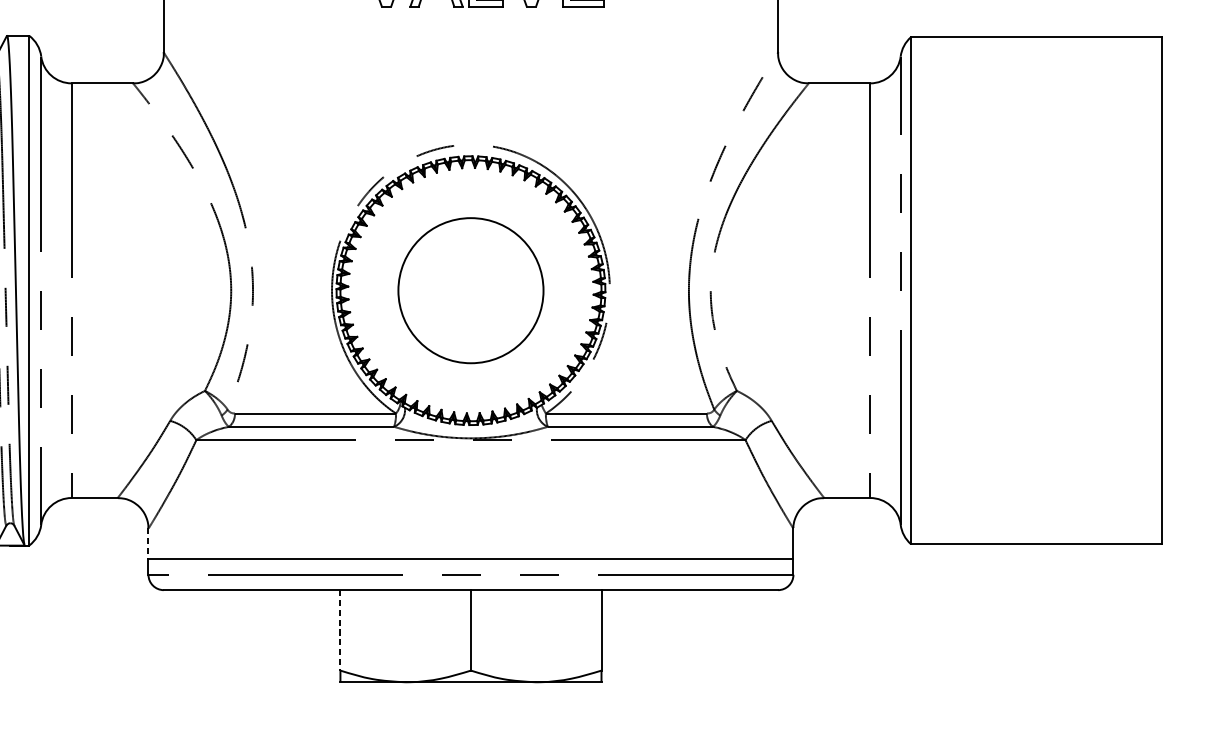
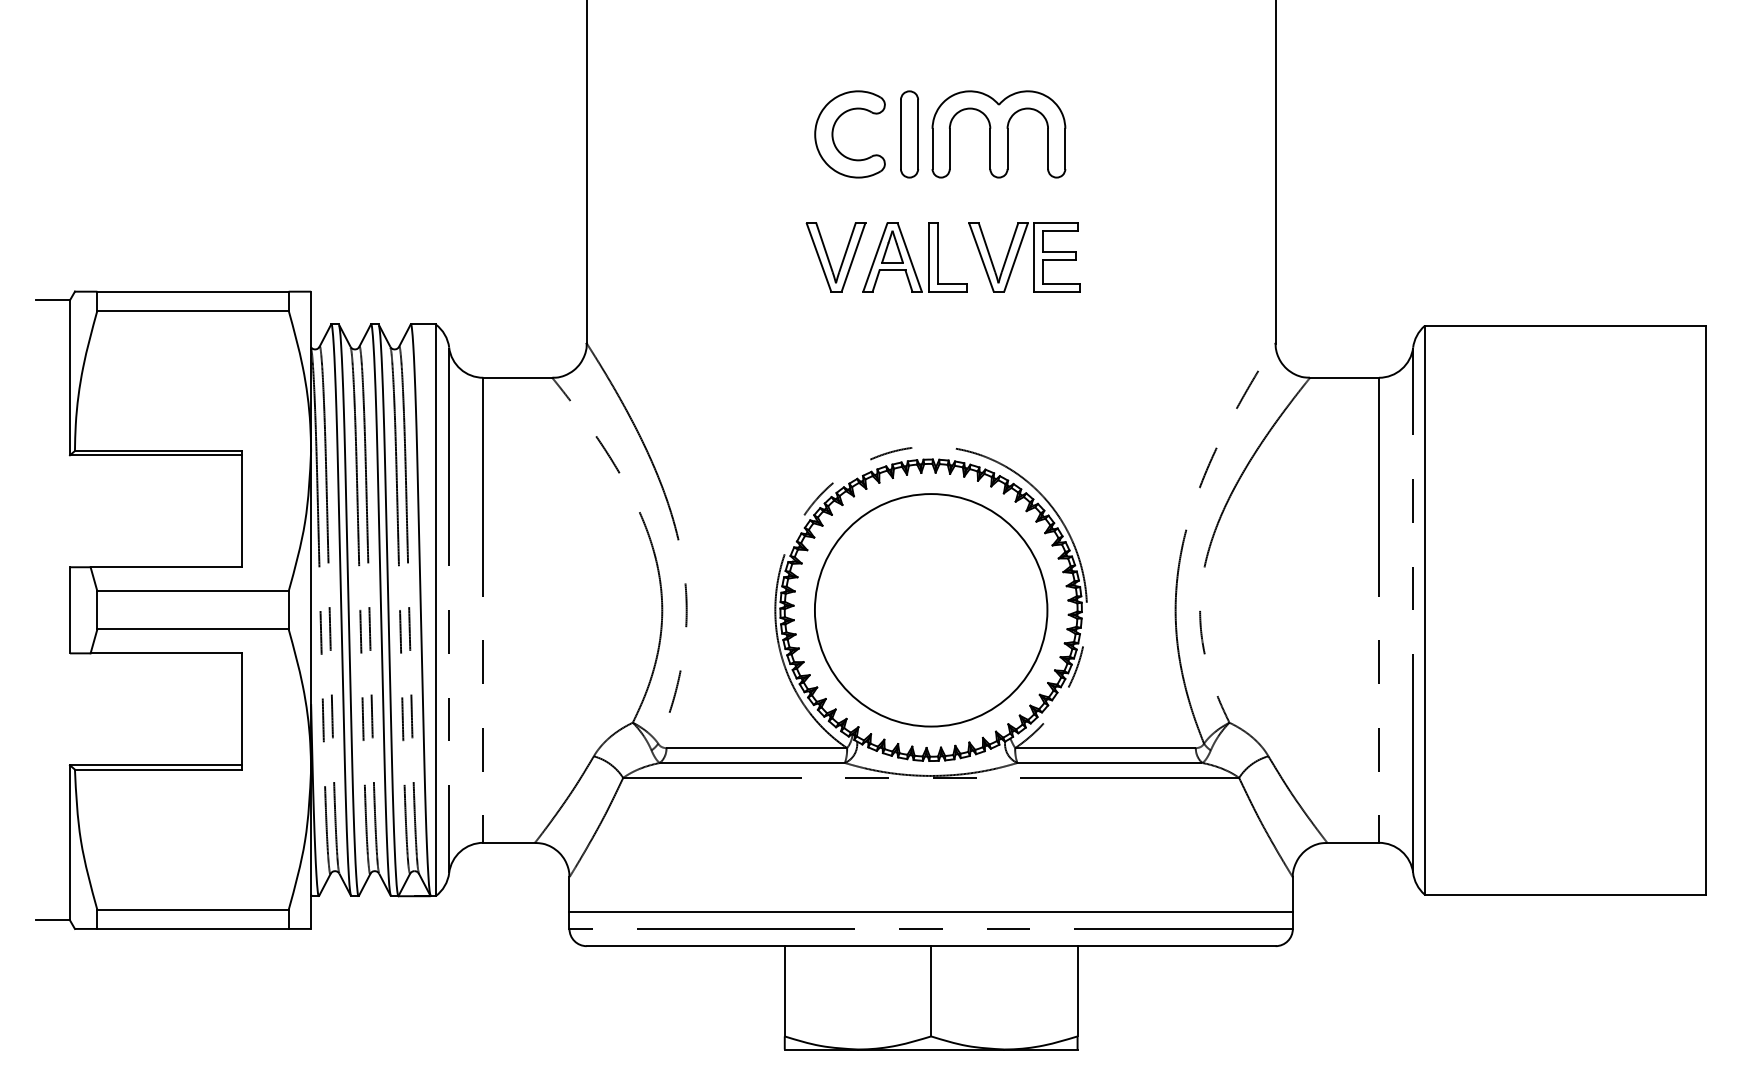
circle: (470, 290) -> (930, 610), size x1.43
line: (148, 544) -> (569, 894), dashed -> solid
line: (340, 630) -> (784, 991), dashed -> solid

